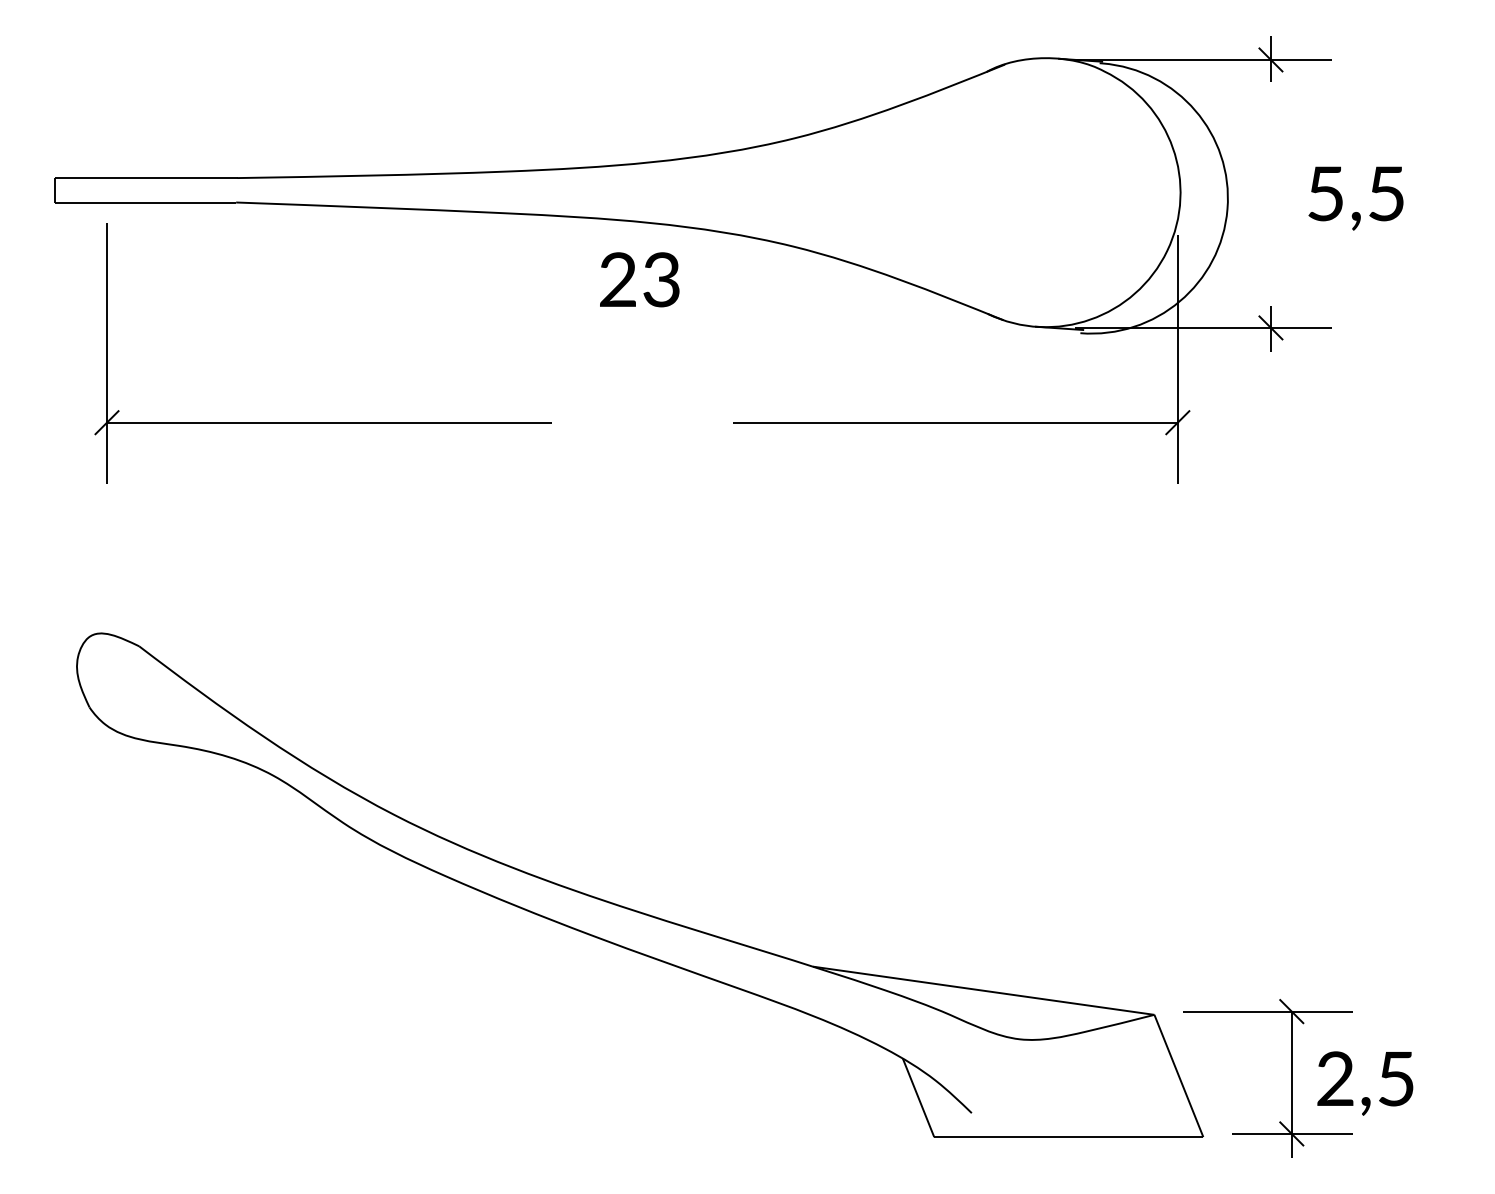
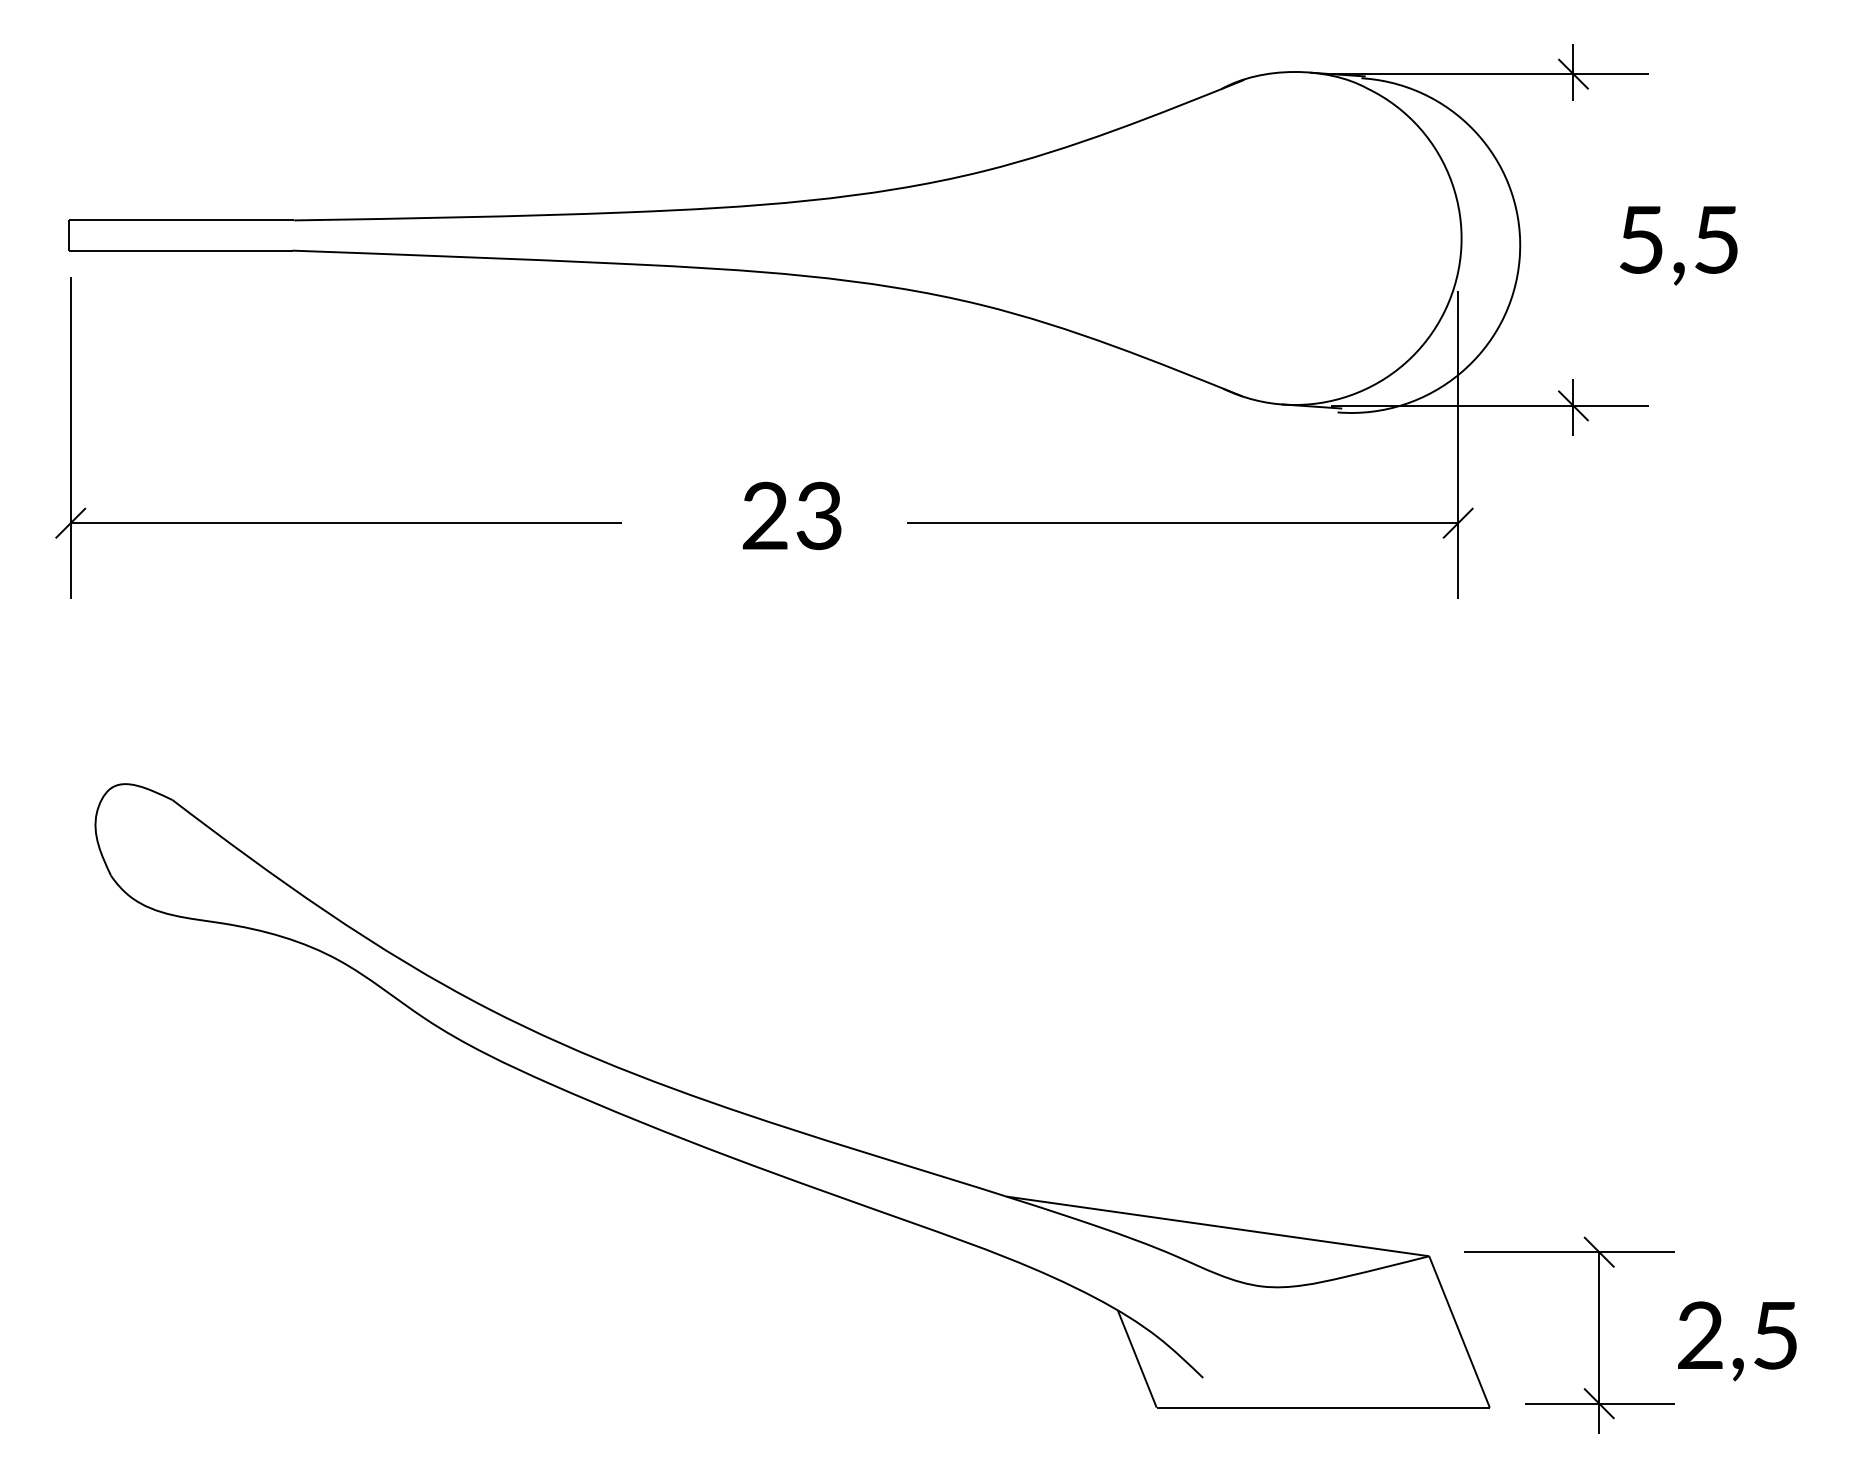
text: (639, 279) -> (791, 515), moved
part: (322, 422) -> (337, 522), moved
text: (1365, 1083) -> (1737, 1341), moved

